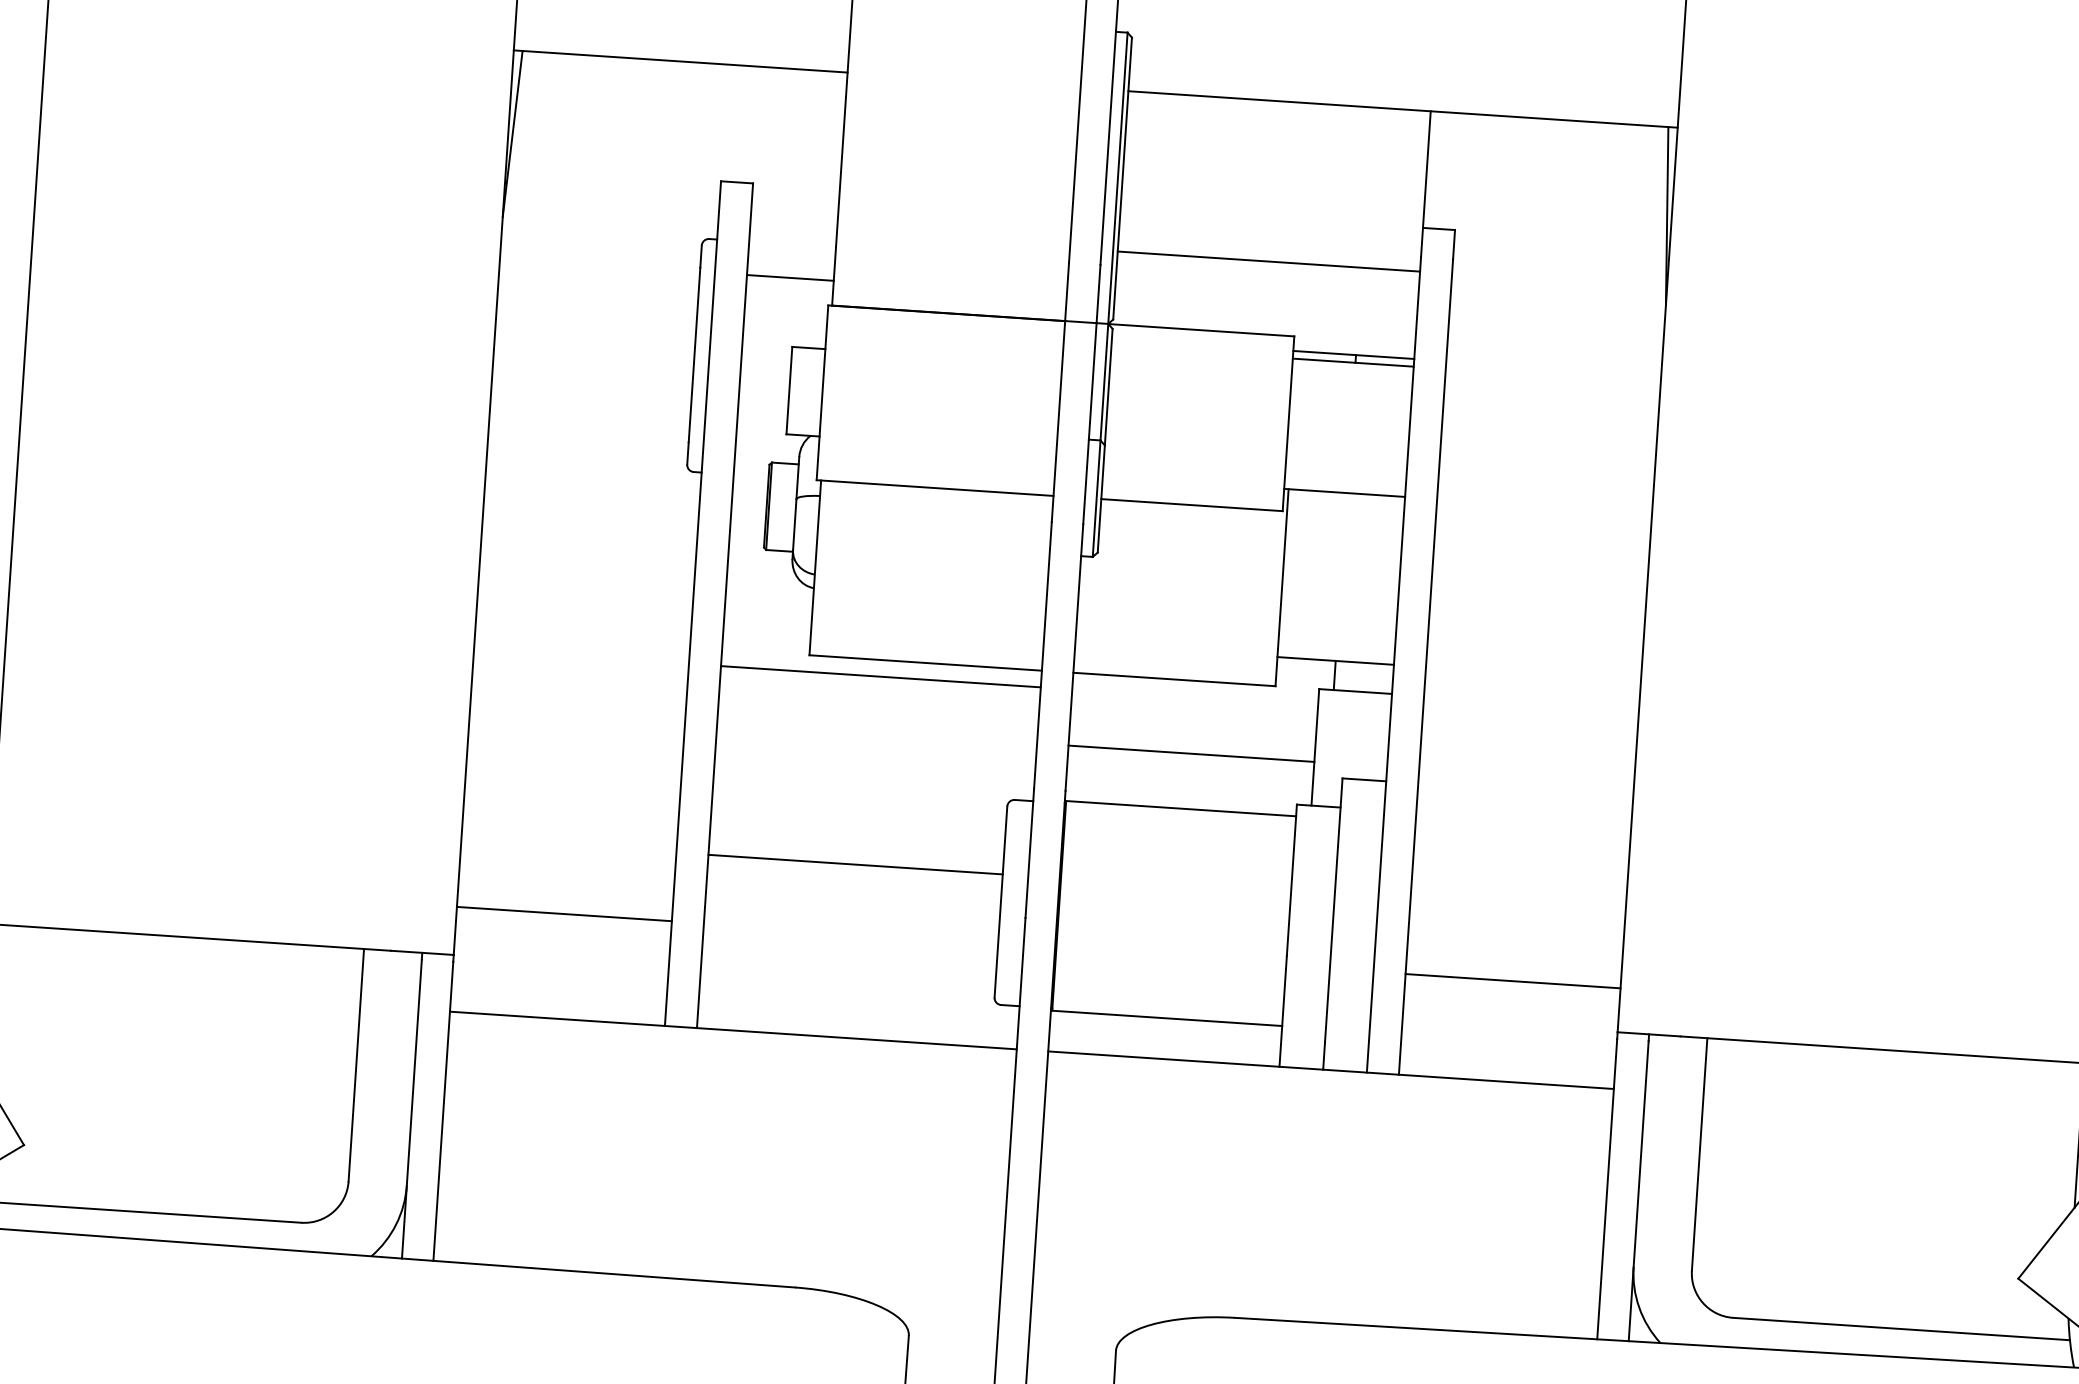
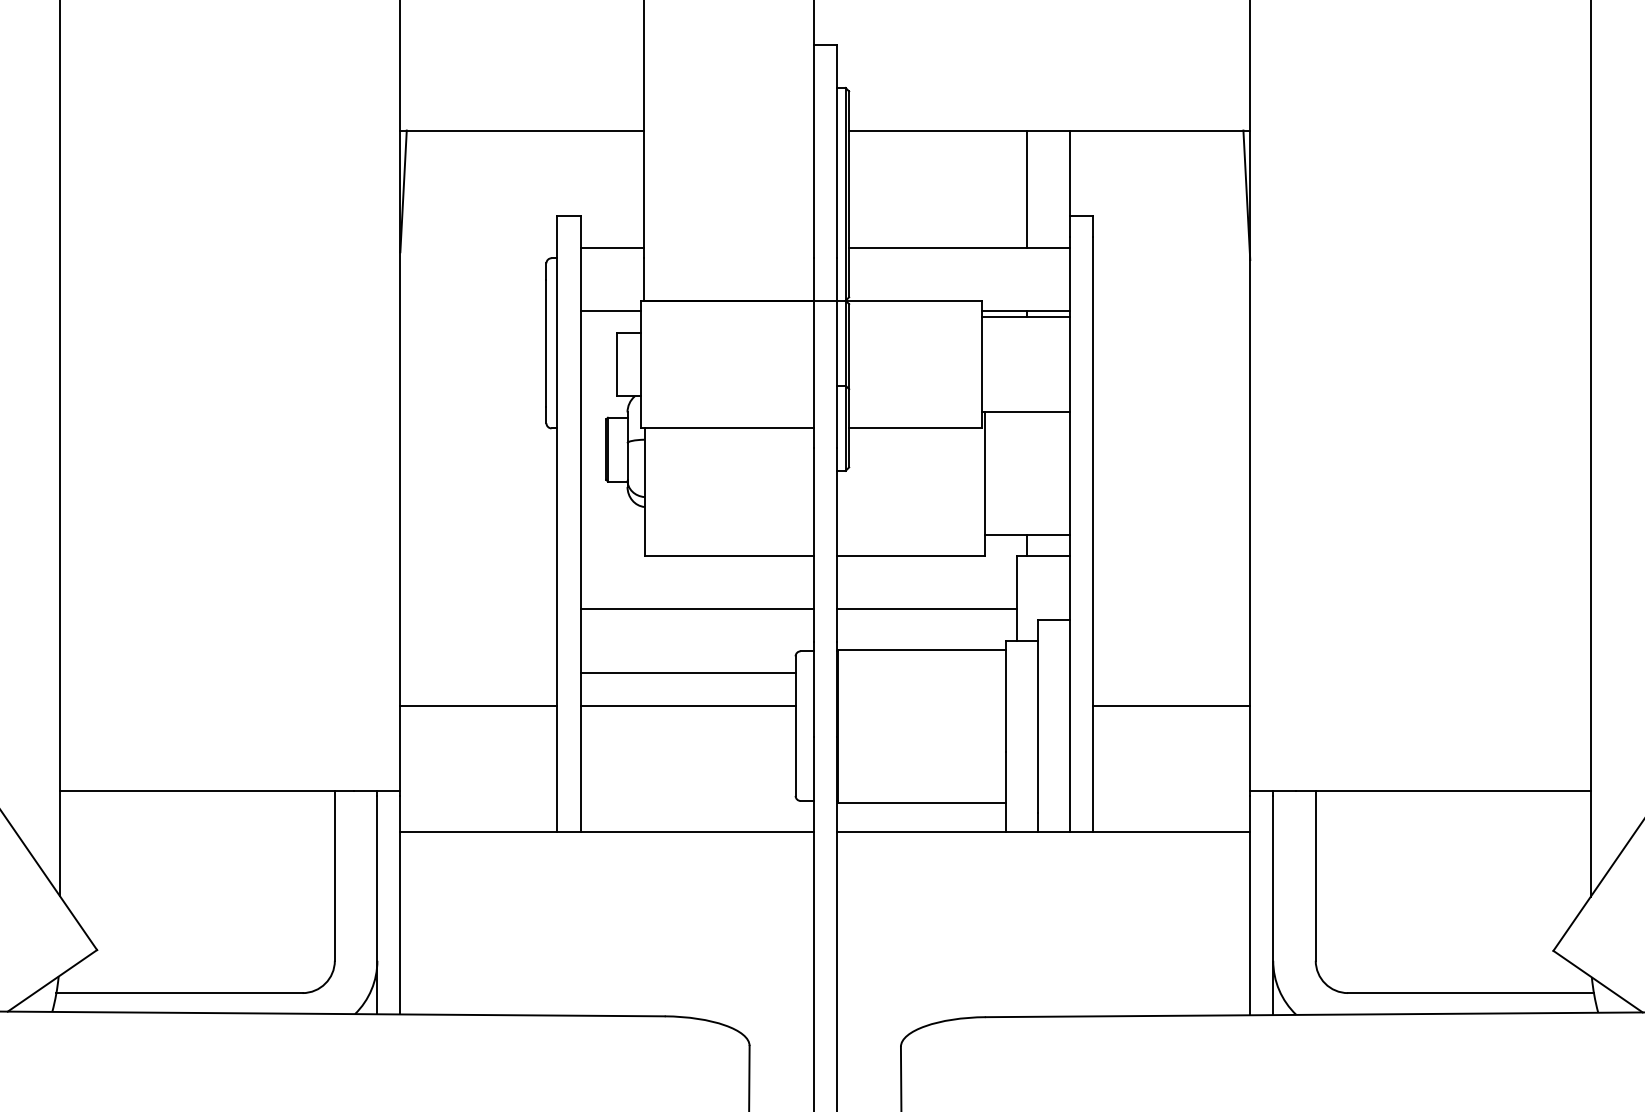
line: (1367, 186) -> (1027, 188), added
line: (790, 277) -> (612, 247), moved
line: (785, 317) -> (610, 311), added
line: (880, 677) -> (697, 609), moved
line: (857, 818) -> (687, 672), added
line: (563, 913) -> (478, 705), moved
line: (1512, 980) -> (1171, 705), moved

